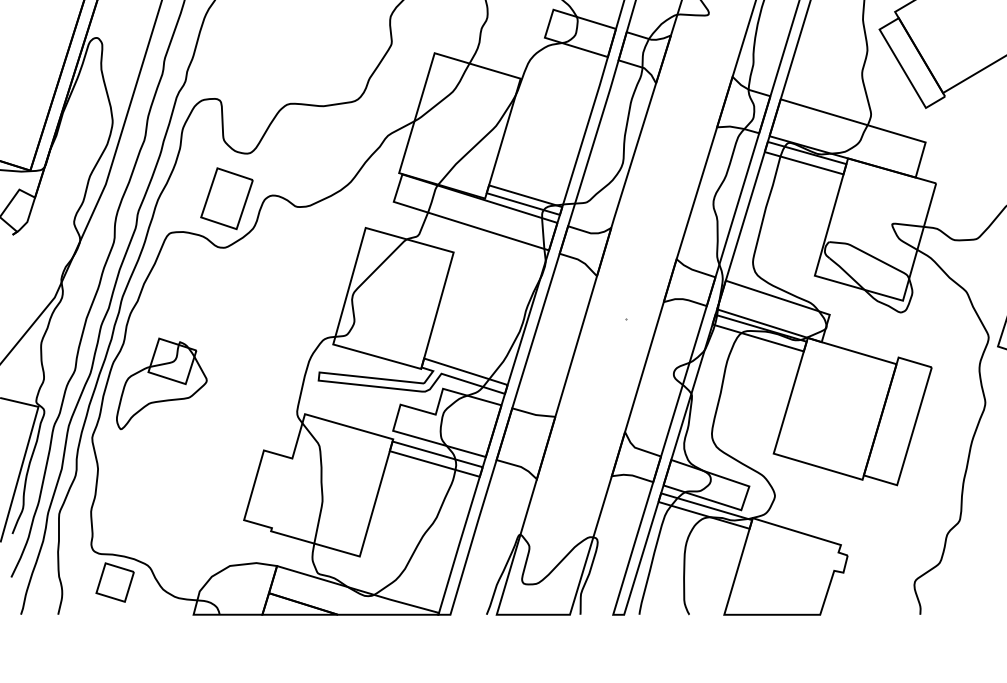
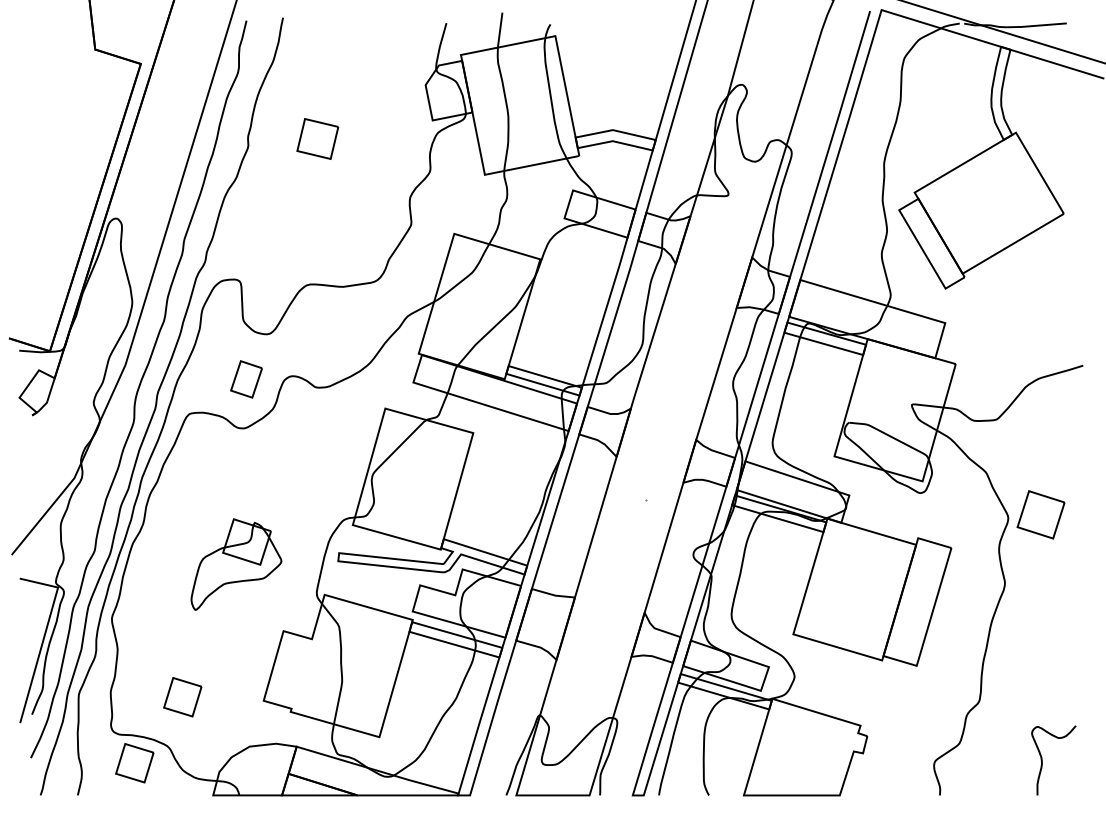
part: (226, 198) -> (246, 379), size x0.6
part: (161, 383) -> (236, 564), moved
part: (162, 516) -> (182, 697), added

